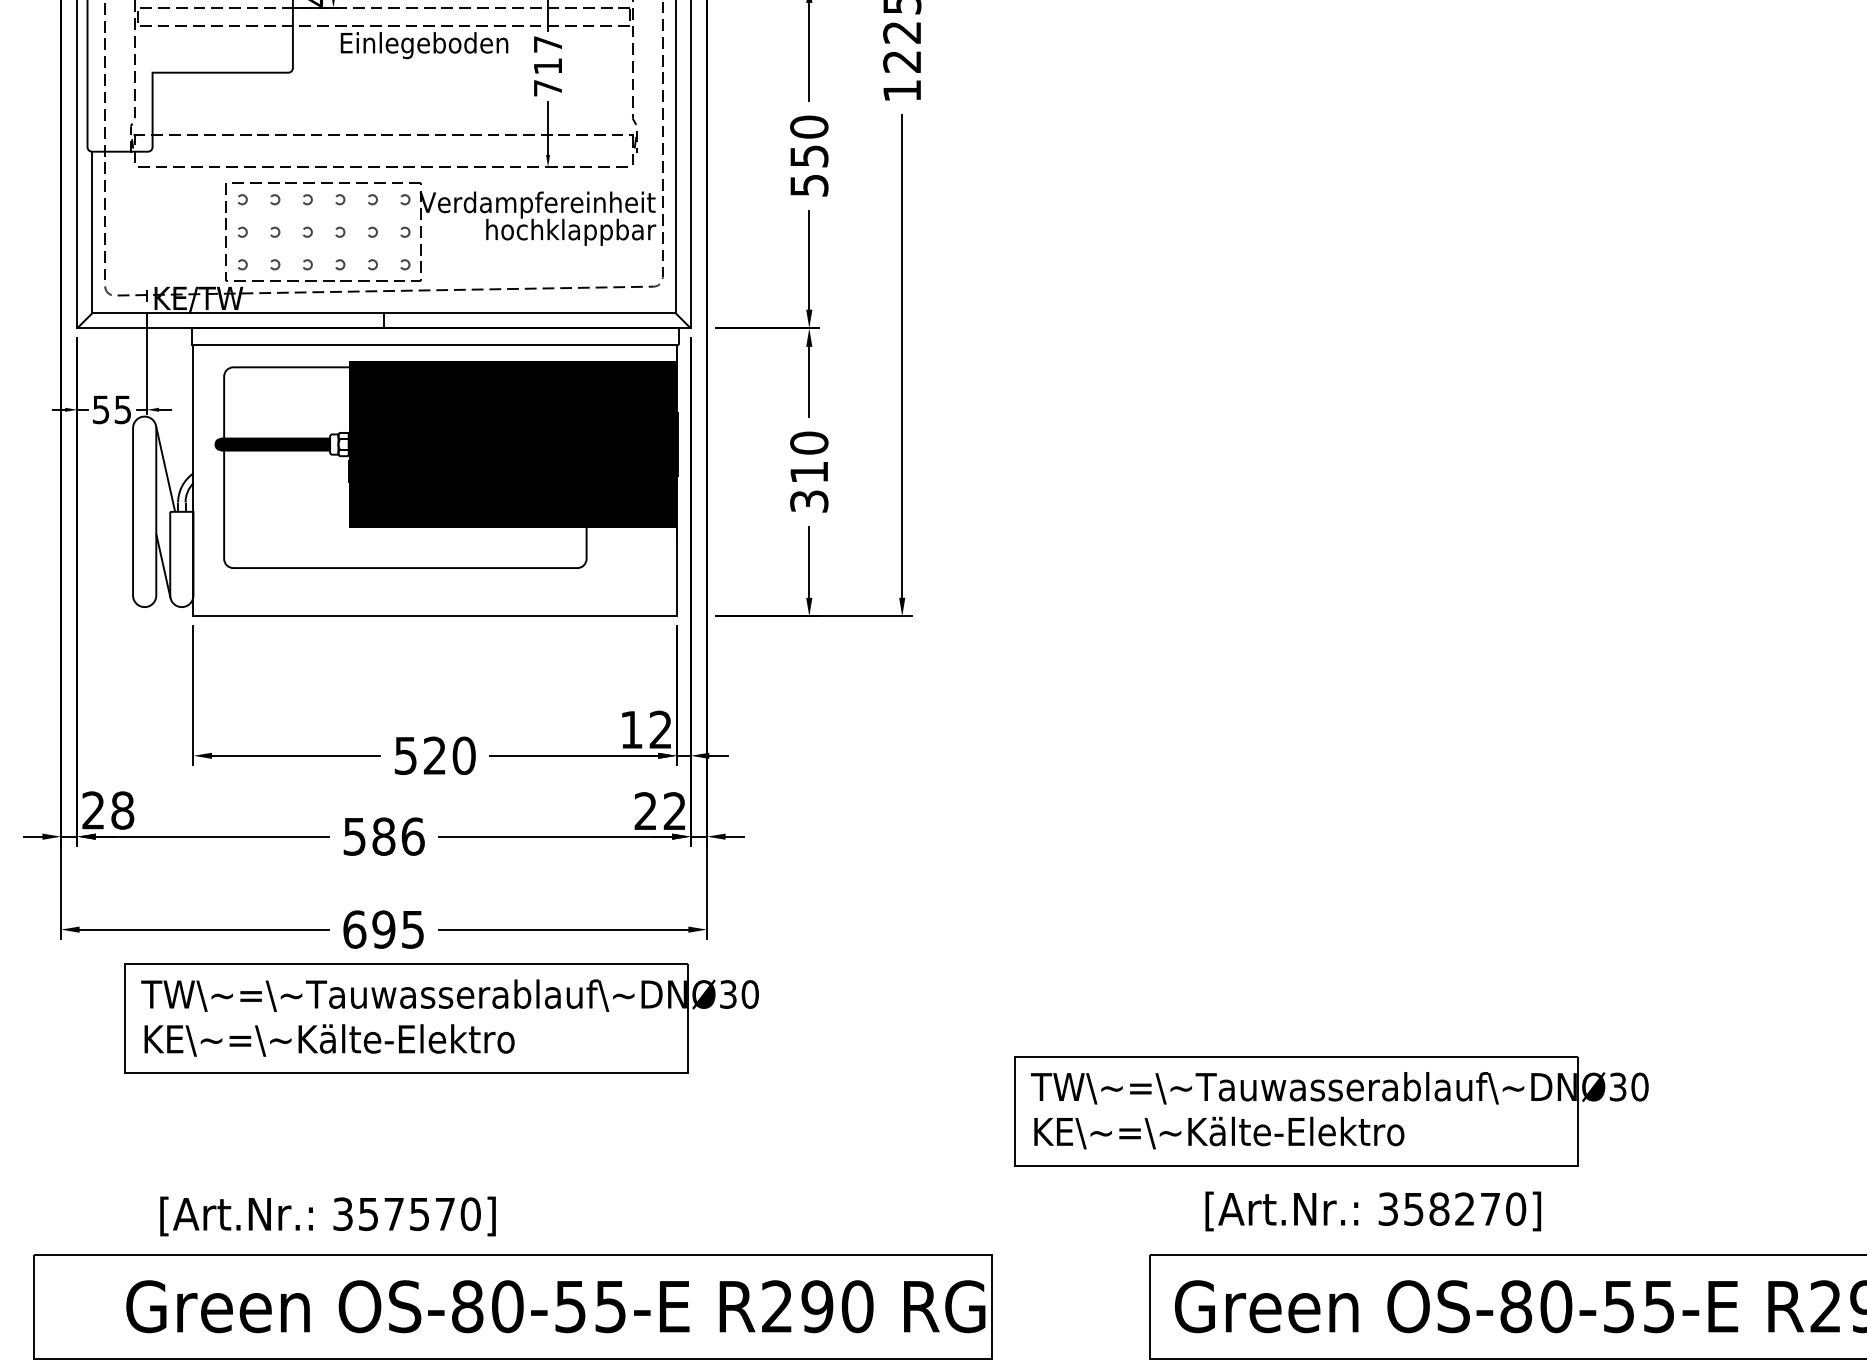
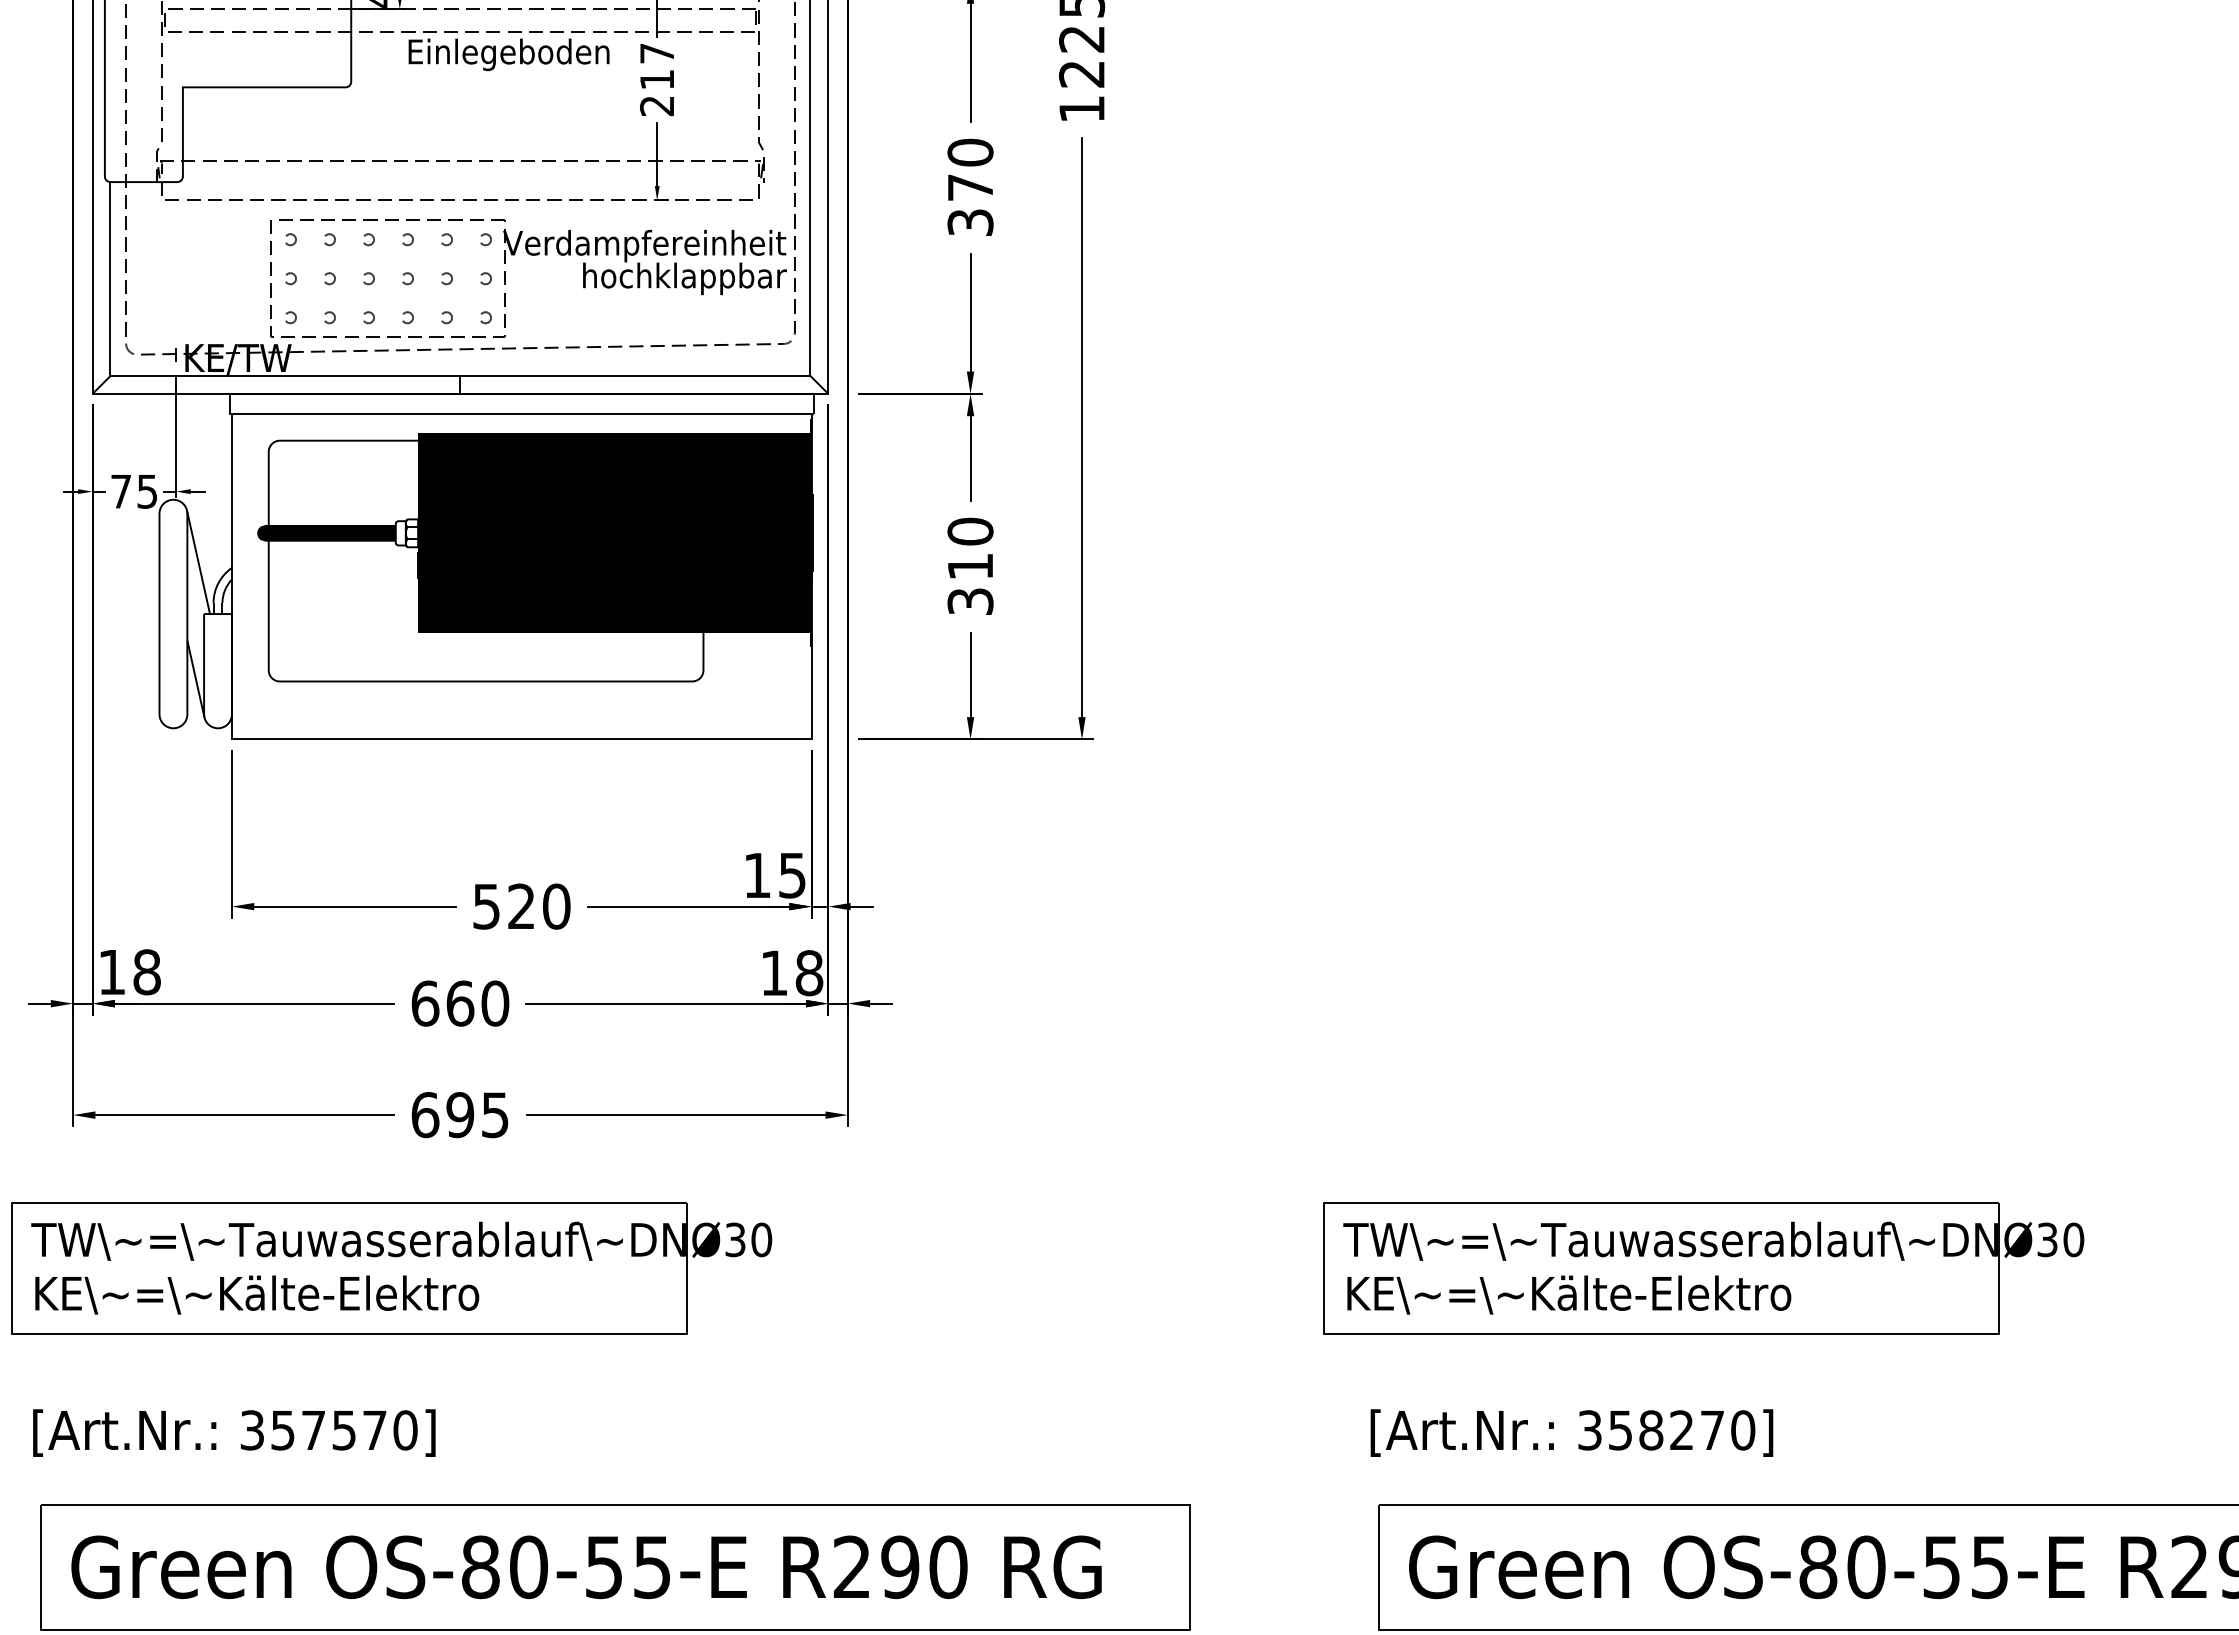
text: (547, 88) -> (656, 106), 717 -> 217
text: (809, 170) -> (970, 204), 550 -> 370
text: (100, 409) -> (120, 491), 55 -> 75
text: (660, 729) -> (792, 875), 12 -> 15
text: (93, 809) -> (111, 971), 28 -> 18
text: (660, 811) -> (792, 973), 22 -> 18
text: (384, 836) -> (460, 1003), 586 -> 660
part: (441, 1018) -> (391, 1268), moved
part: (1331, 1110) -> (1703, 1268), moved
text: (1372, 1210) -> (1571, 1432), moved
text: (328, 1215) -> (234, 1432), moved
text: (555, 1306) -> (586, 1567), moved

